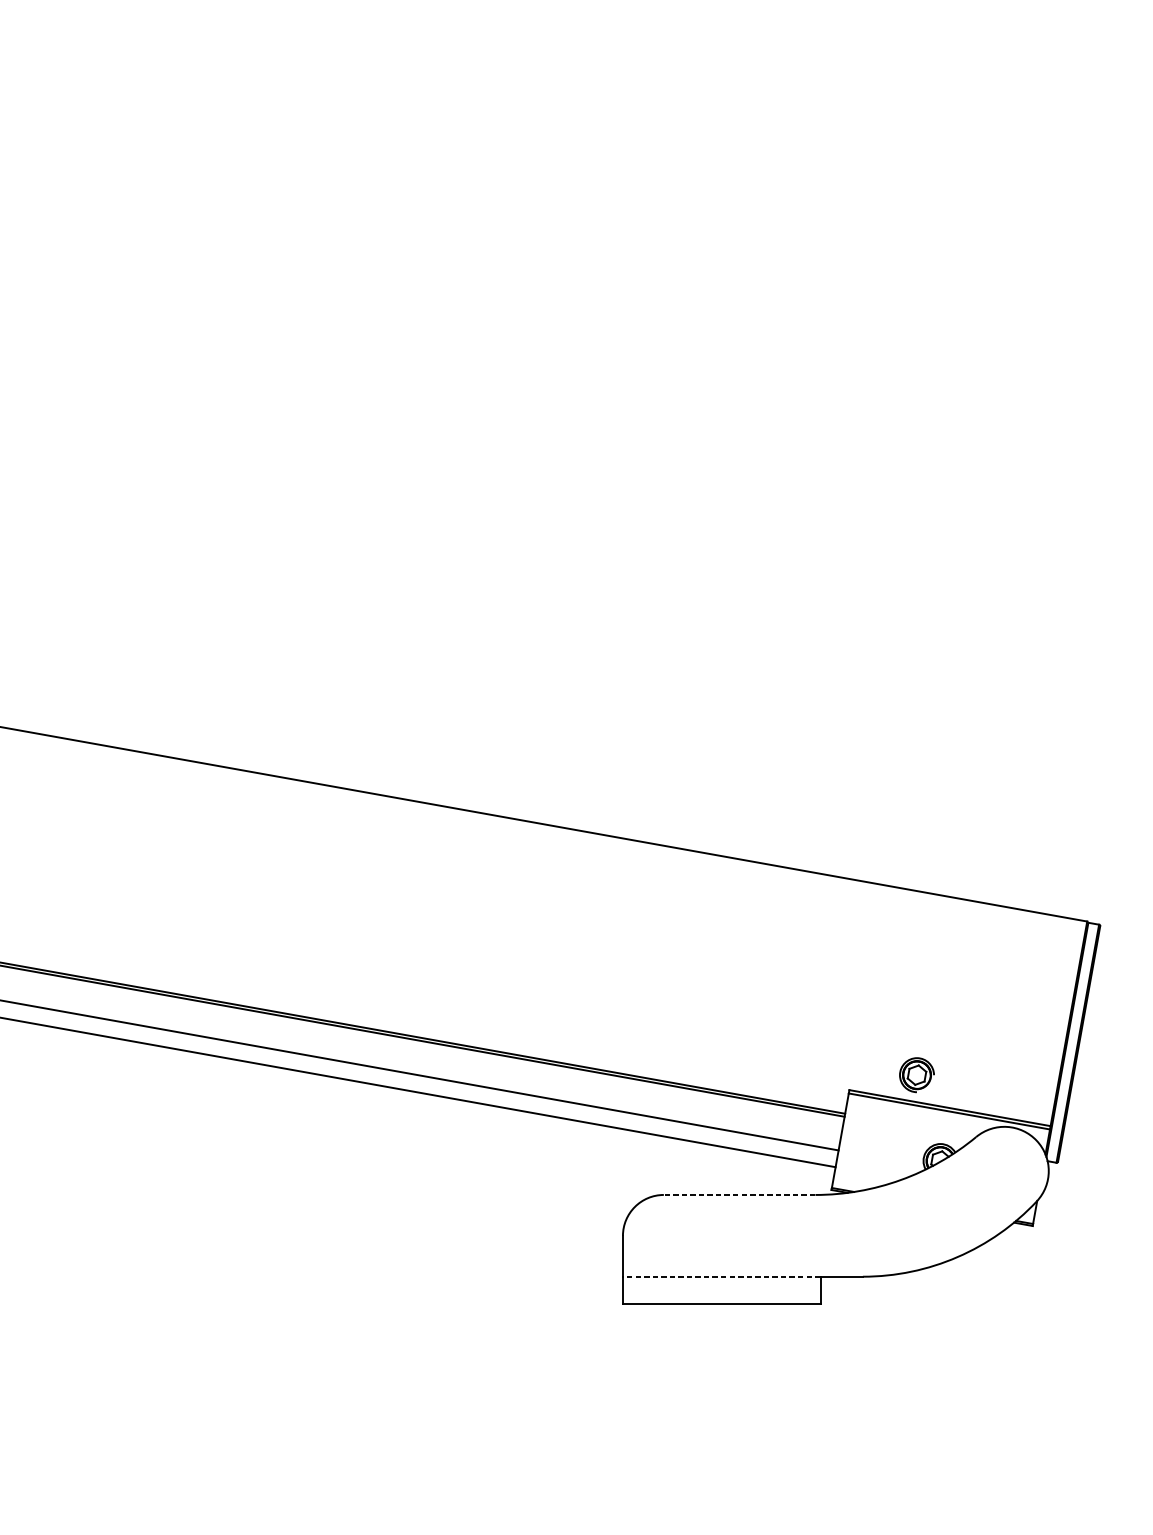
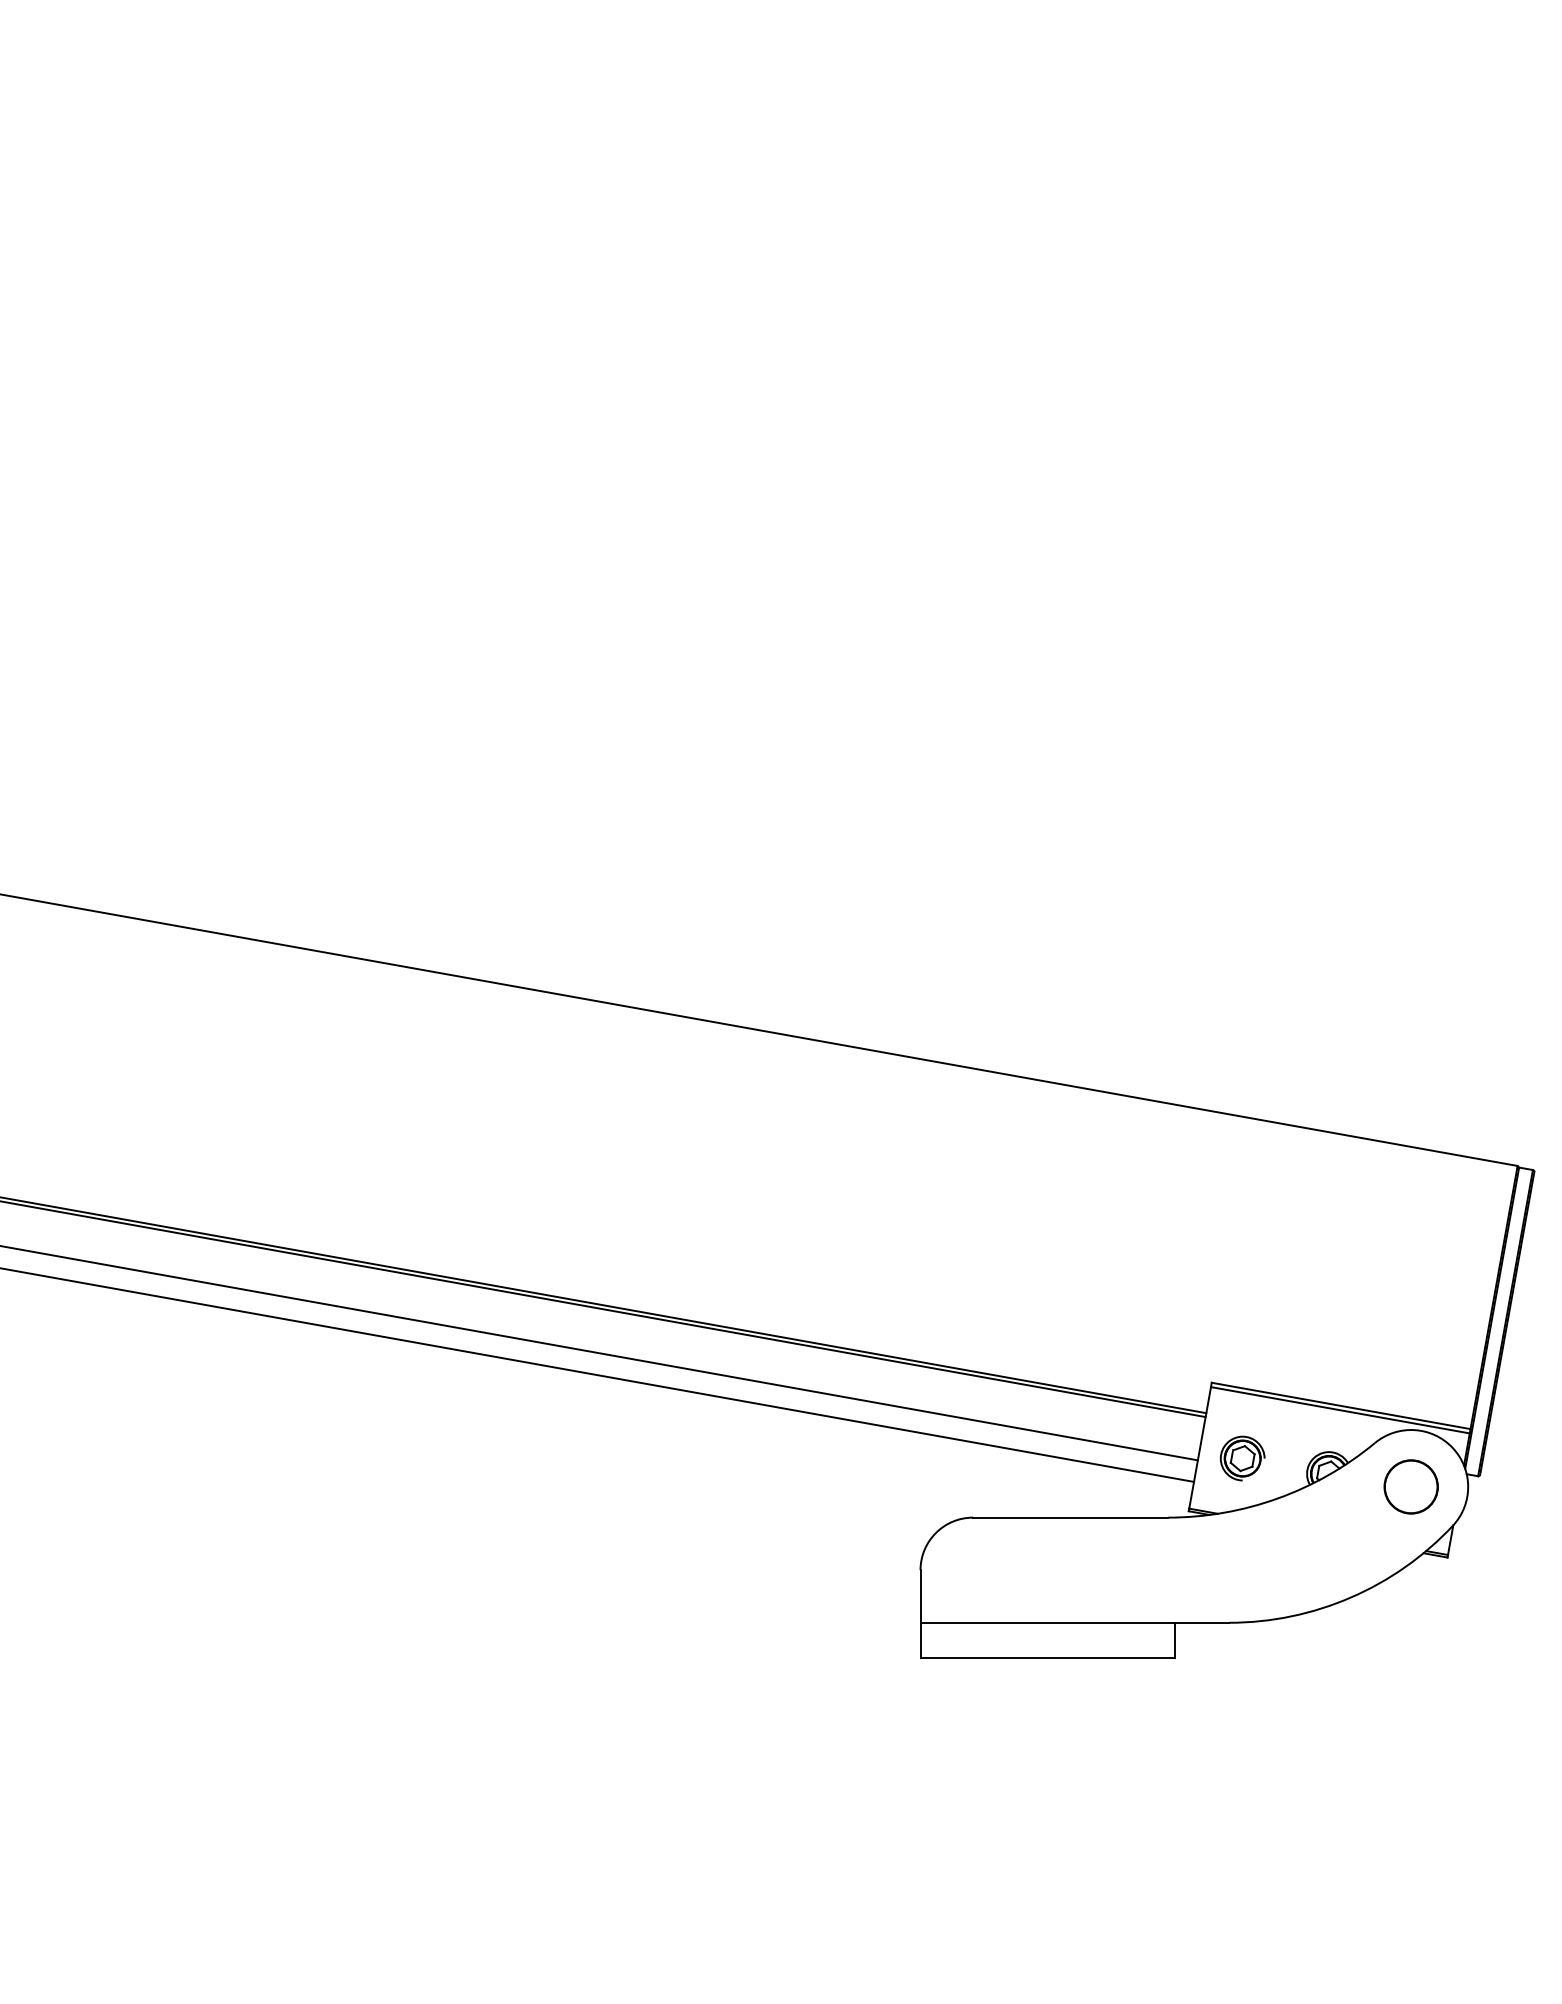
part: (916, 1075) -> (1242, 1458), moved
circle: (1003, 1170) -> (1410, 1486), added
line: (739, 1194) -> (1070, 1517), dashed -> solid
line: (721, 1276) -> (1047, 1622), dashed -> solid

